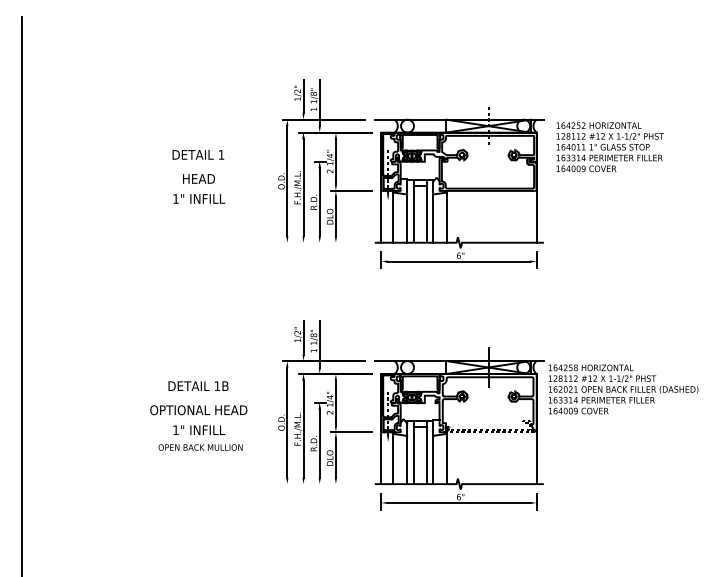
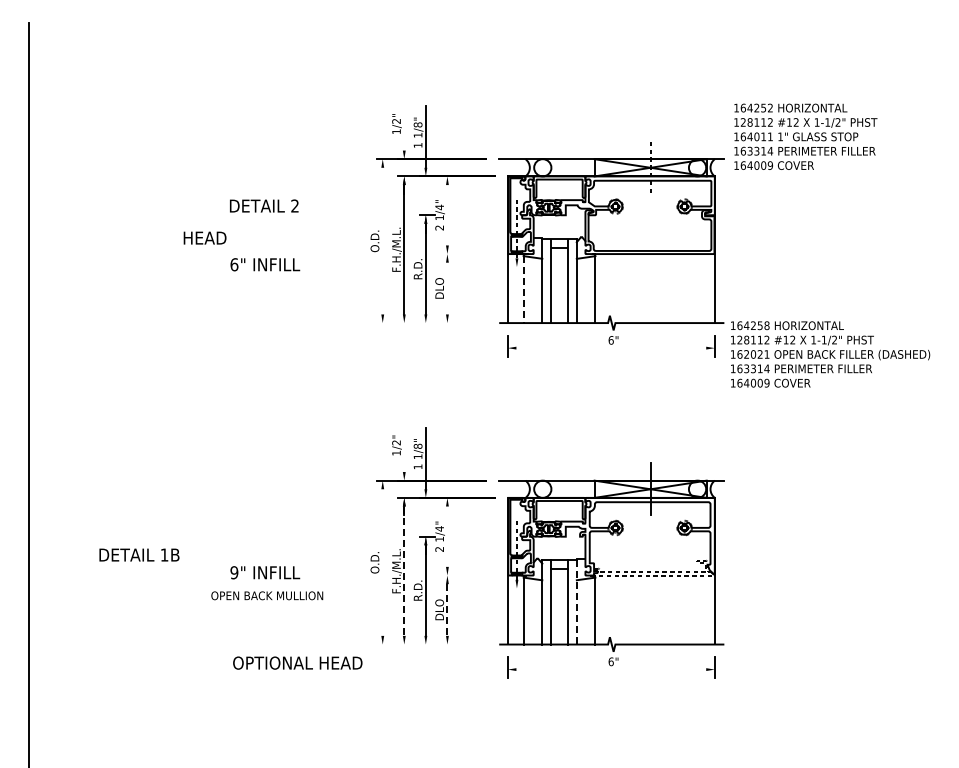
line: (303, 96) -> (404, 128), removed
text: (610, 146) -> (805, 136), moved
text: (221, 154) -> (294, 205), 1 -> 2
line: (335, 161) -> (447, 215), removed
text: (198, 178) -> (204, 237), moved
line: (287, 180) -> (382, 240), removed
line: (350, 191) -> (467, 254), removed
text: (176, 198) -> (234, 264), 1" -> 6"
line: (335, 216) -> (447, 288), removed
line: (393, 218) -> (523, 290), solid -> dashed
line: (459, 261) -> (611, 348), removed
line: (303, 337) -> (404, 449), removed
text: (198, 385) -> (139, 554), moved
text: (623, 389) -> (830, 354), moved
line: (335, 403) -> (447, 536), removed
text: (198, 409) -> (297, 662), moved
line: (287, 422) -> (382, 562), removed
line: (303, 429) -> (404, 571), solid -> dashed
text: (176, 430) -> (234, 572), 1" -> 9"
line: (350, 432) -> (467, 575), removed
line: (432, 452) -> (576, 602), solid -> dashed
line: (335, 458) -> (447, 610), solid -> dashed
line: (459, 502) -> (611, 669), removed

